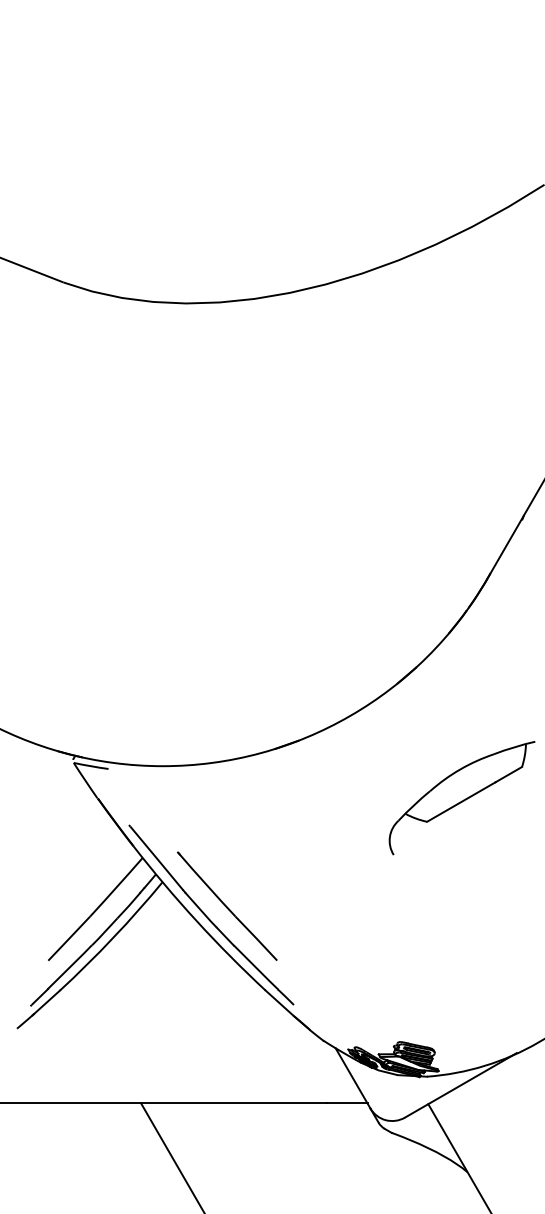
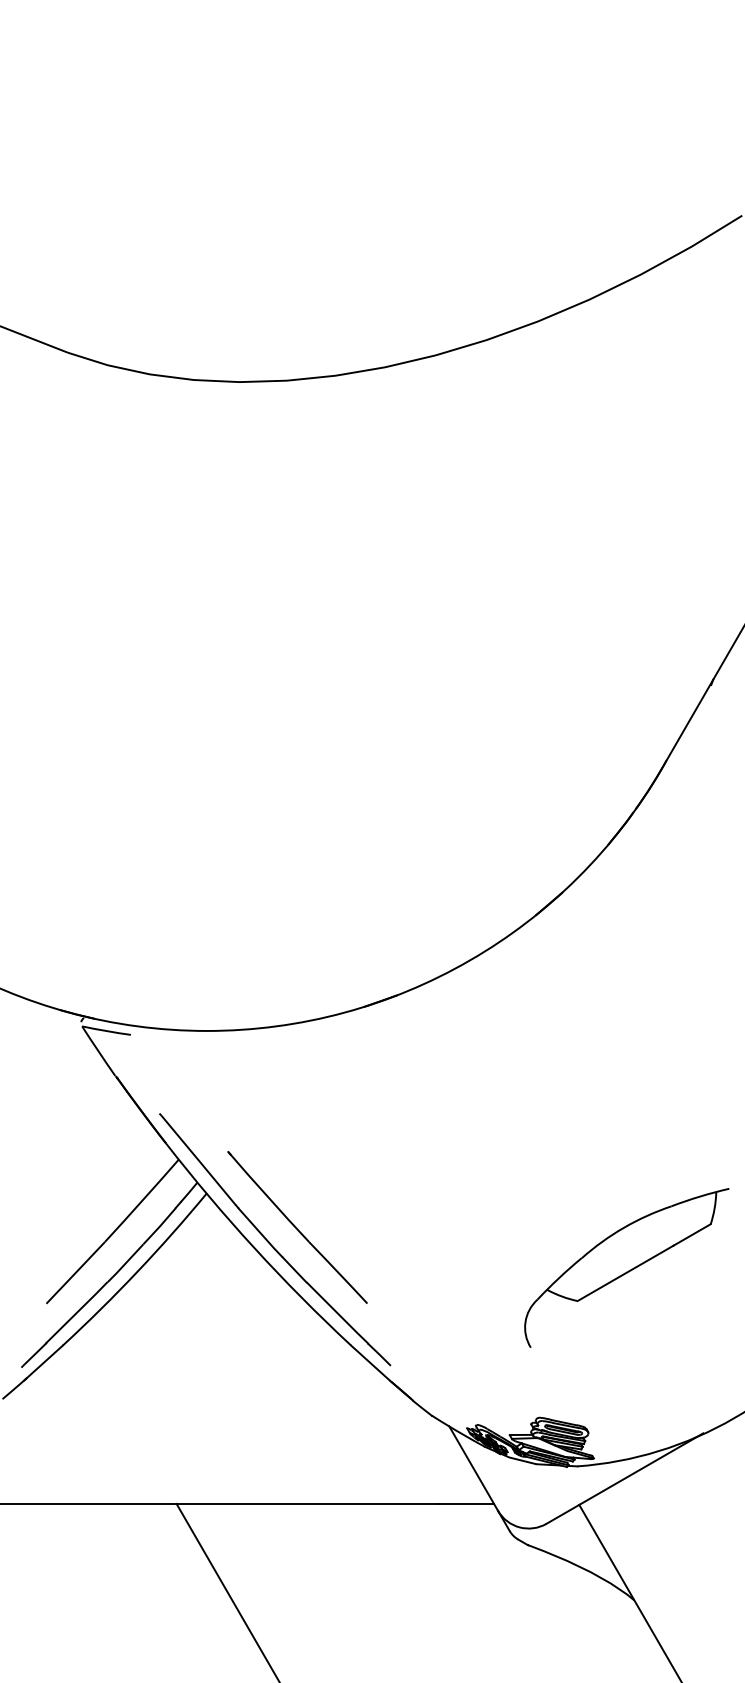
part: (461, 798) -> (625, 1268), moved

